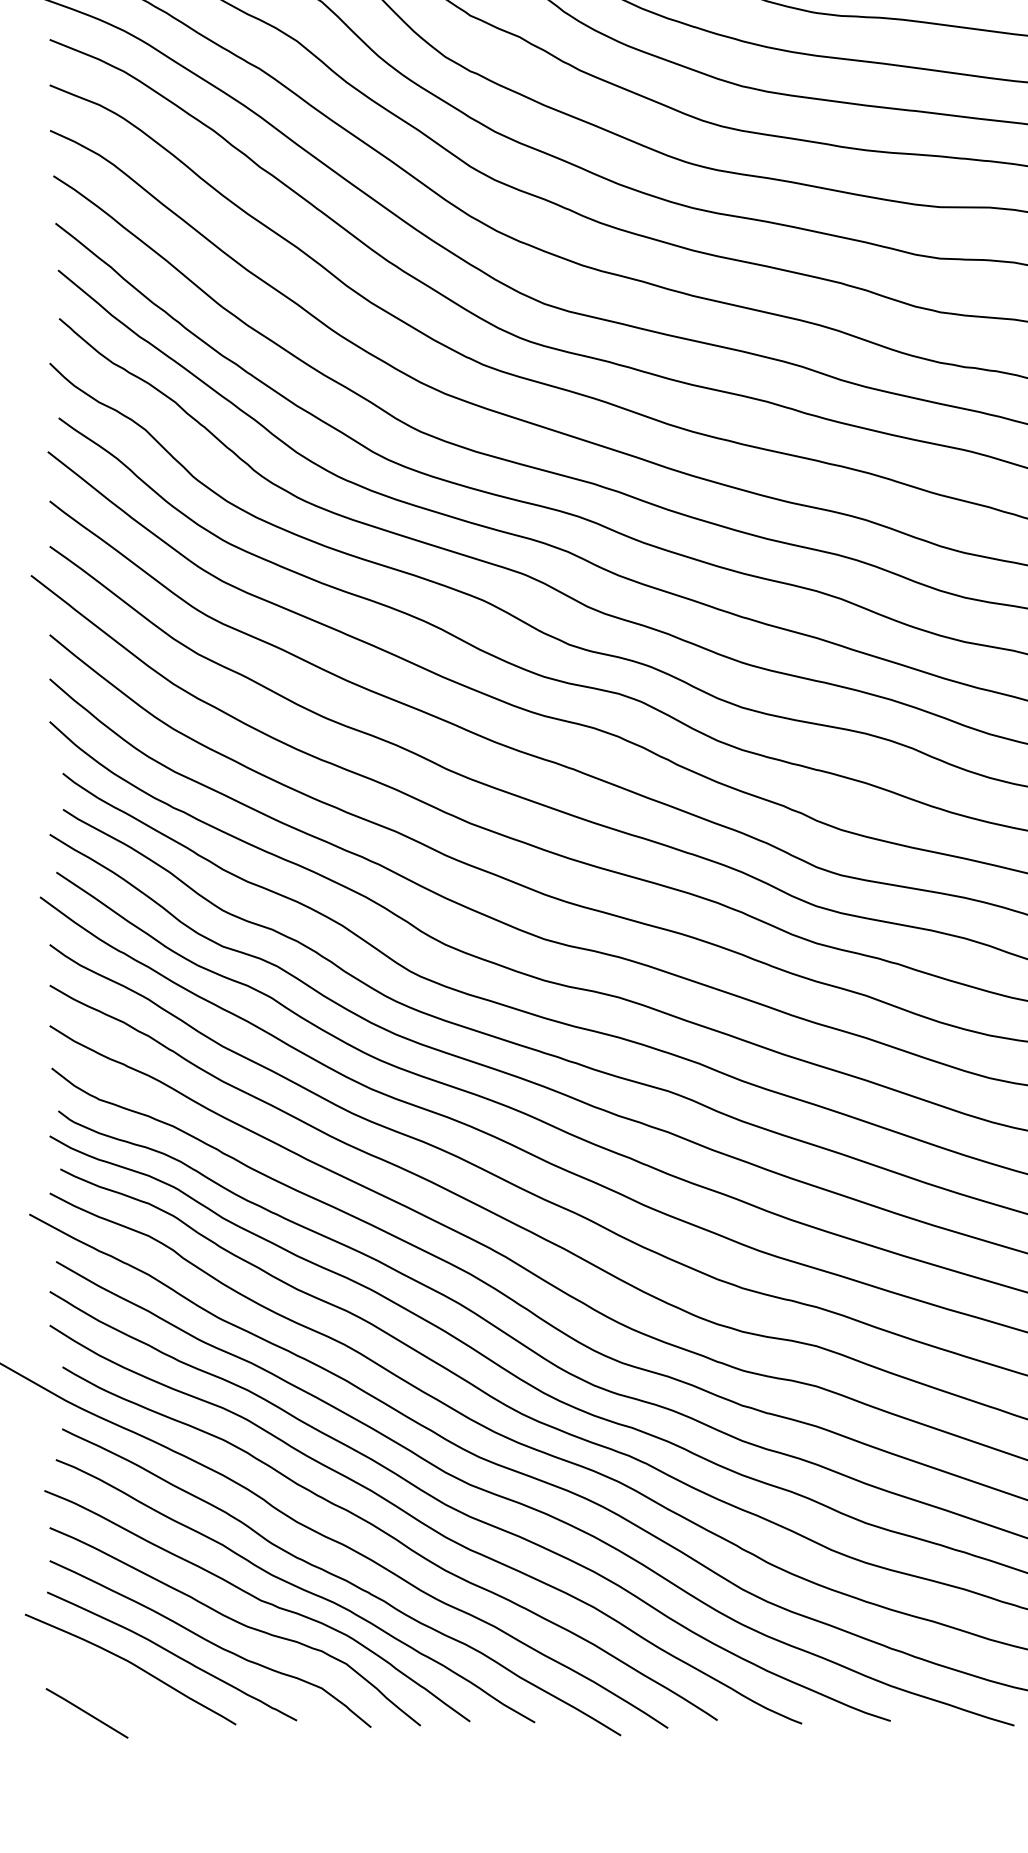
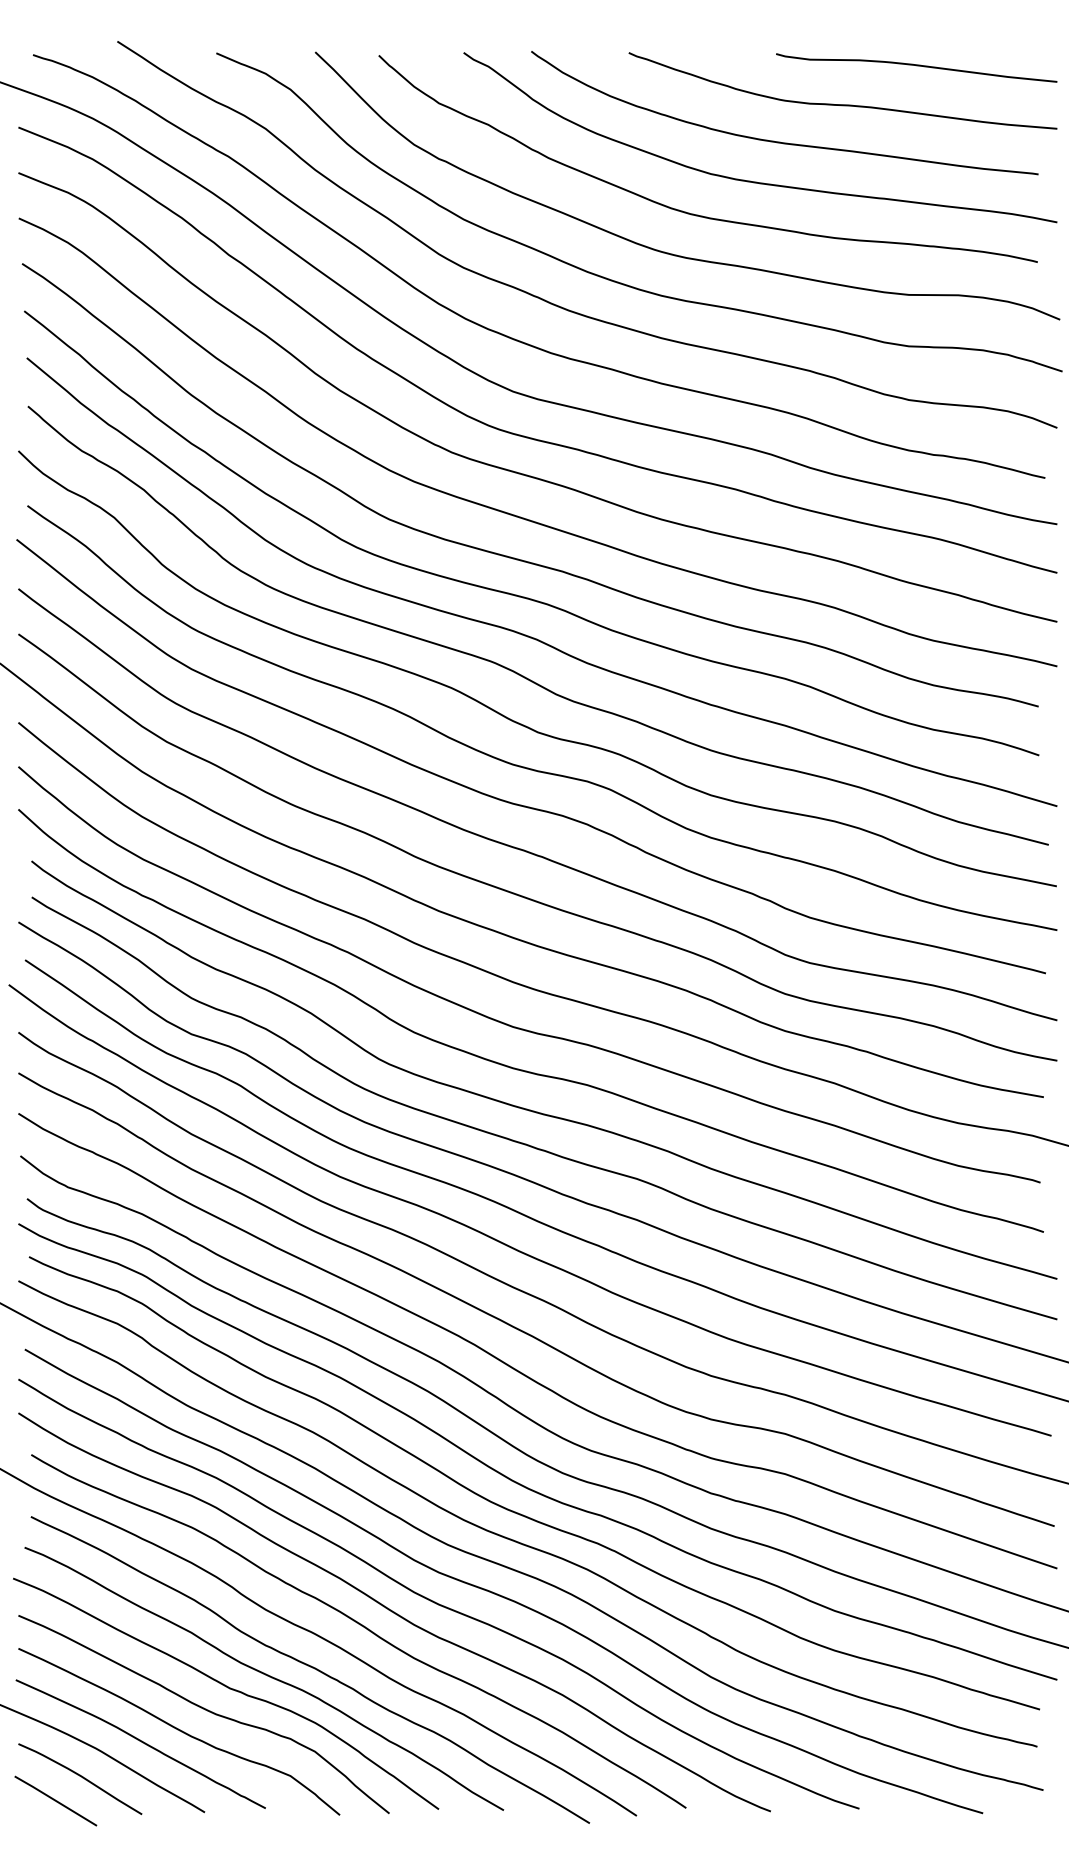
curve: (112, 1689) -> (81, 1777), added

